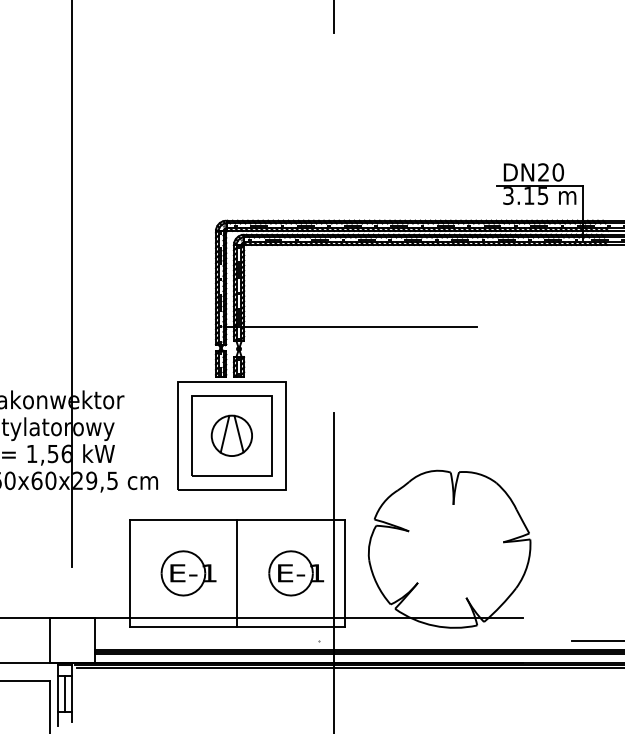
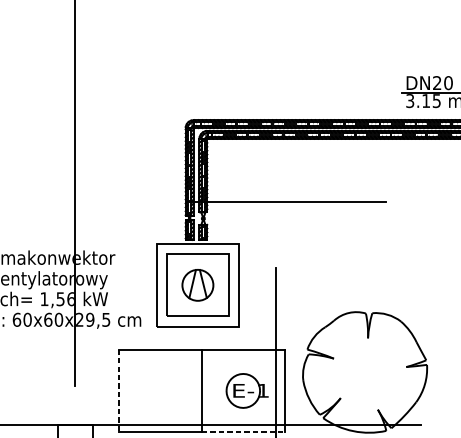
line: (129, 573) -> (119, 391), solid -> dashed
part: (188, 573) -> (164, 391), removed
line: (291, 627) -> (243, 432), solid -> dashed

